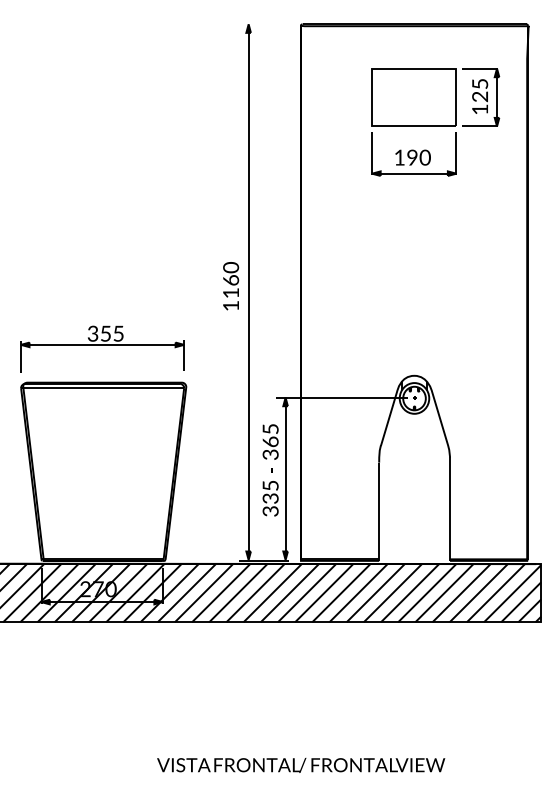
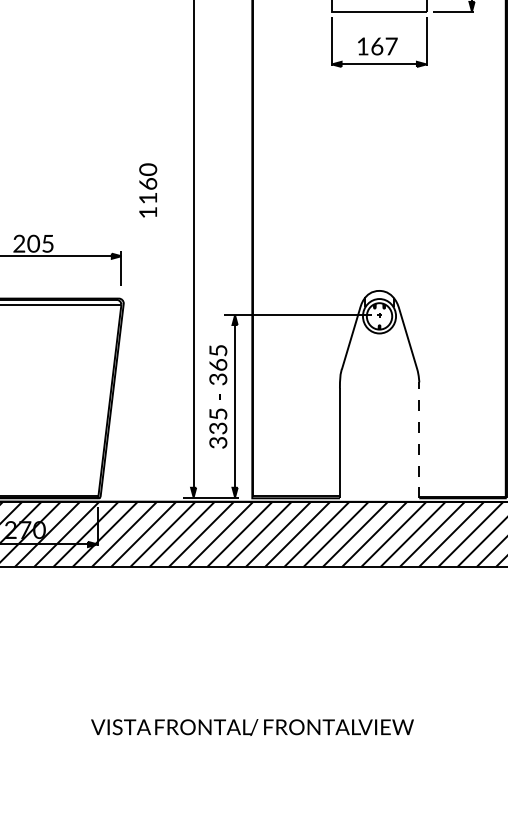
text: (418, 157) -> (383, 46), 190 -> 167
text: (231, 286) -> (148, 190), moved
text: (99, 333) -> (26, 243), 355 -> 205
line: (450, 509) -> (419, 440), solid -> dashed

